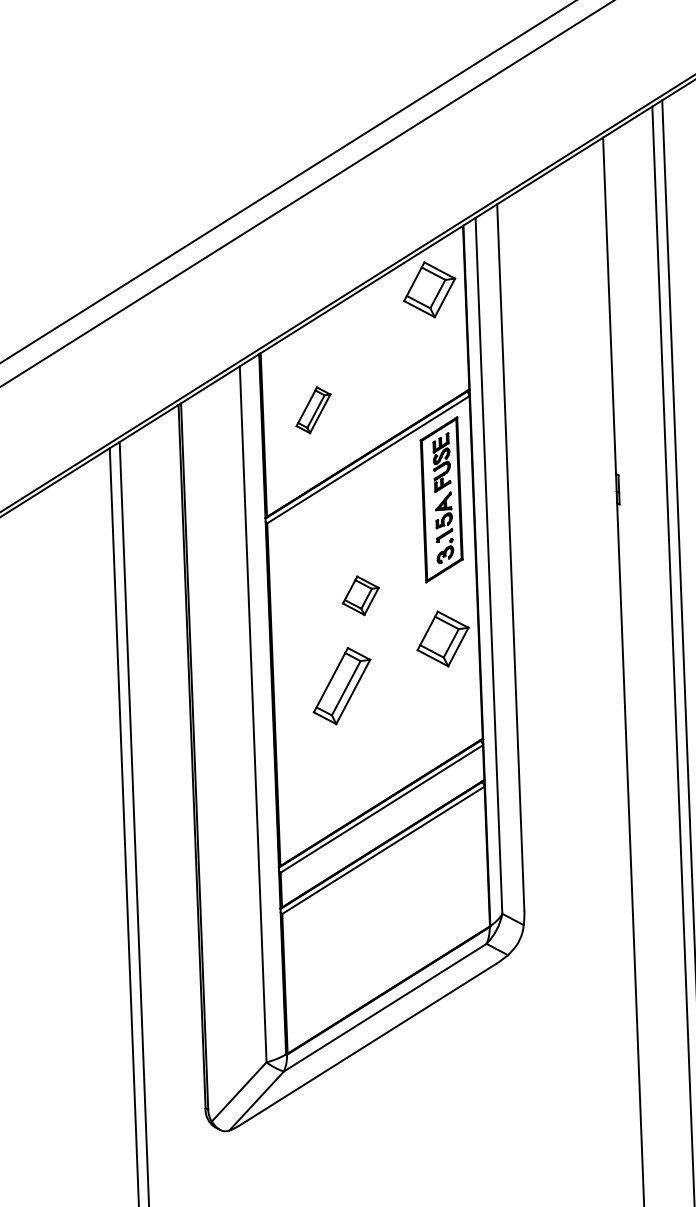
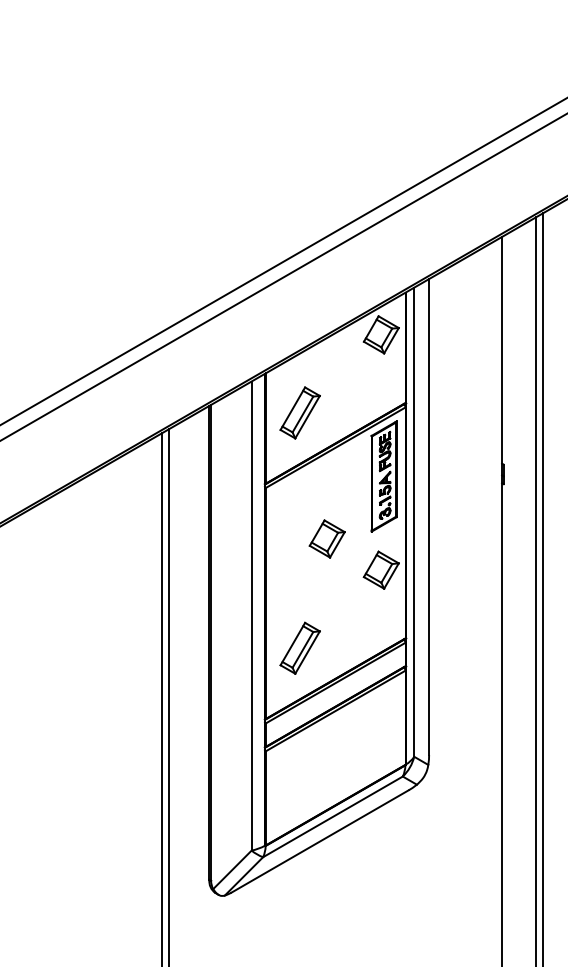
part: (312, 409) -> (299, 412), size x1.67
part: (359, 595) -> (326, 538), size x1.43
part: (340, 684) -> (299, 647), moved

